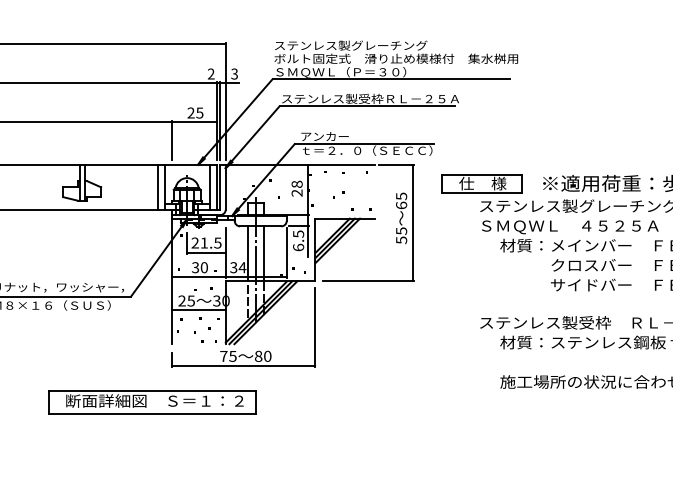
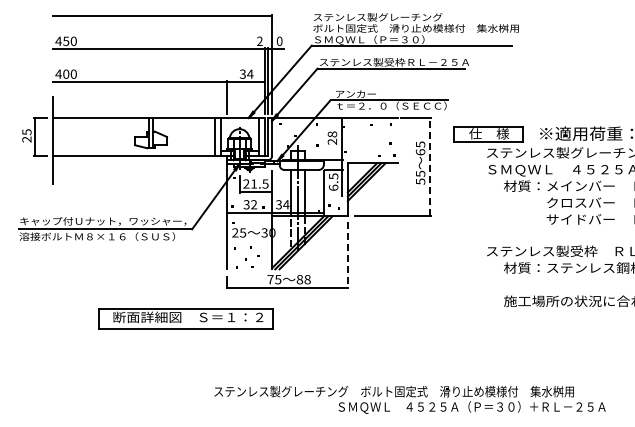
text: (234, 73) -> (279, 40), 3 -> 0
text: (195, 112) -> (246, 73), 25 -> 34
part: (338, 195) -> (367, 143), removed
line: (413, 222) -> (430, 166), solid -> dashed
text: (204, 267) -> (254, 204), 30 -> 32
line: (198, 310) -> (249, 240), removed
line: (314, 327) -> (347, 255), solid -> dashed
text: (267, 356) -> (307, 279), 80 -> 88
part: (151, 402) -> (185, 318), moved

